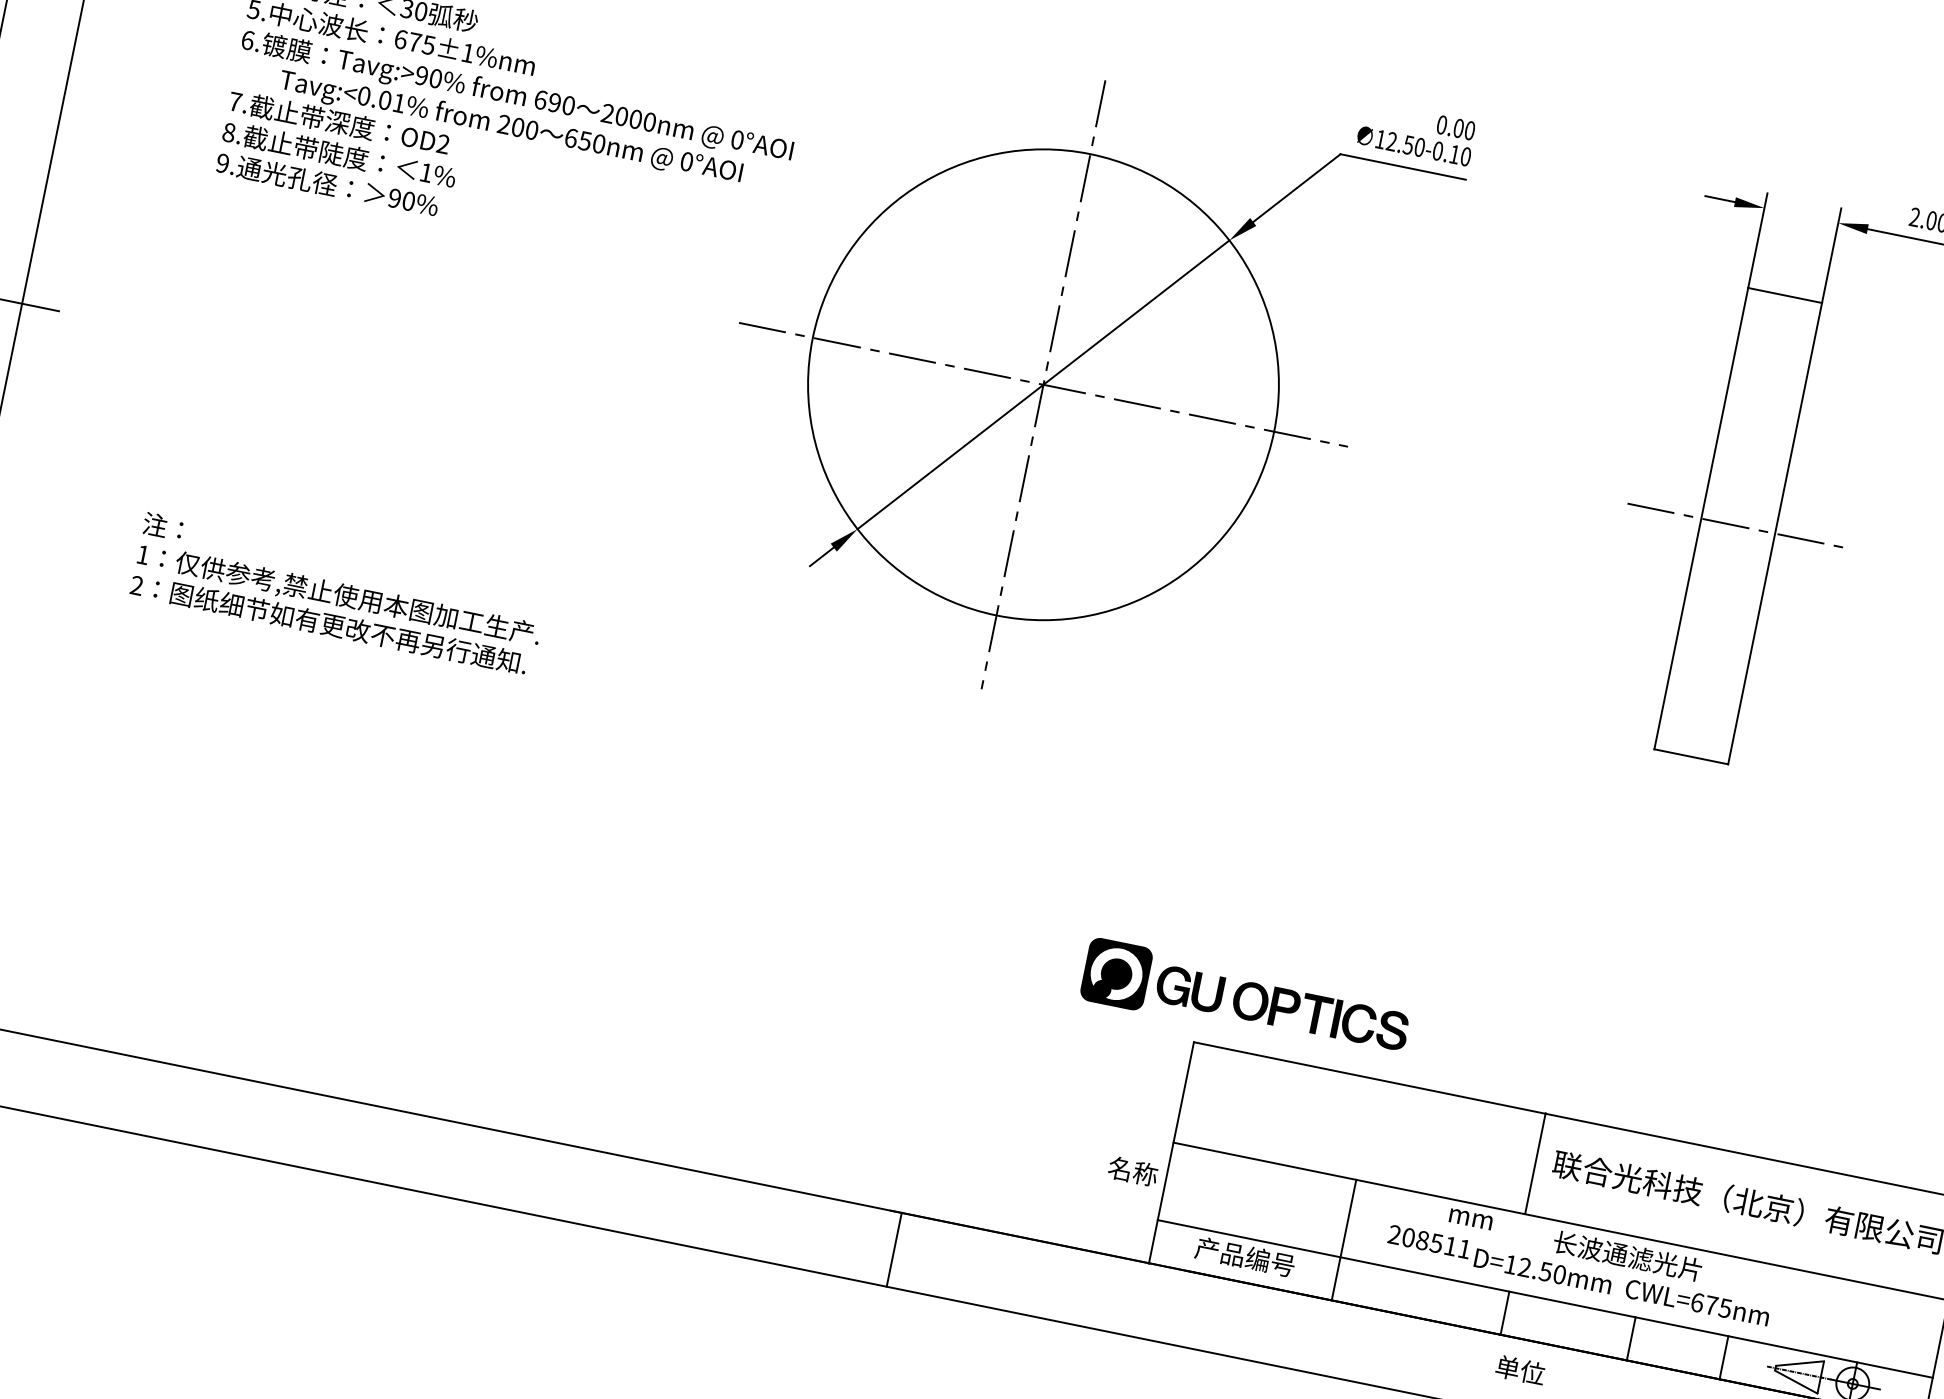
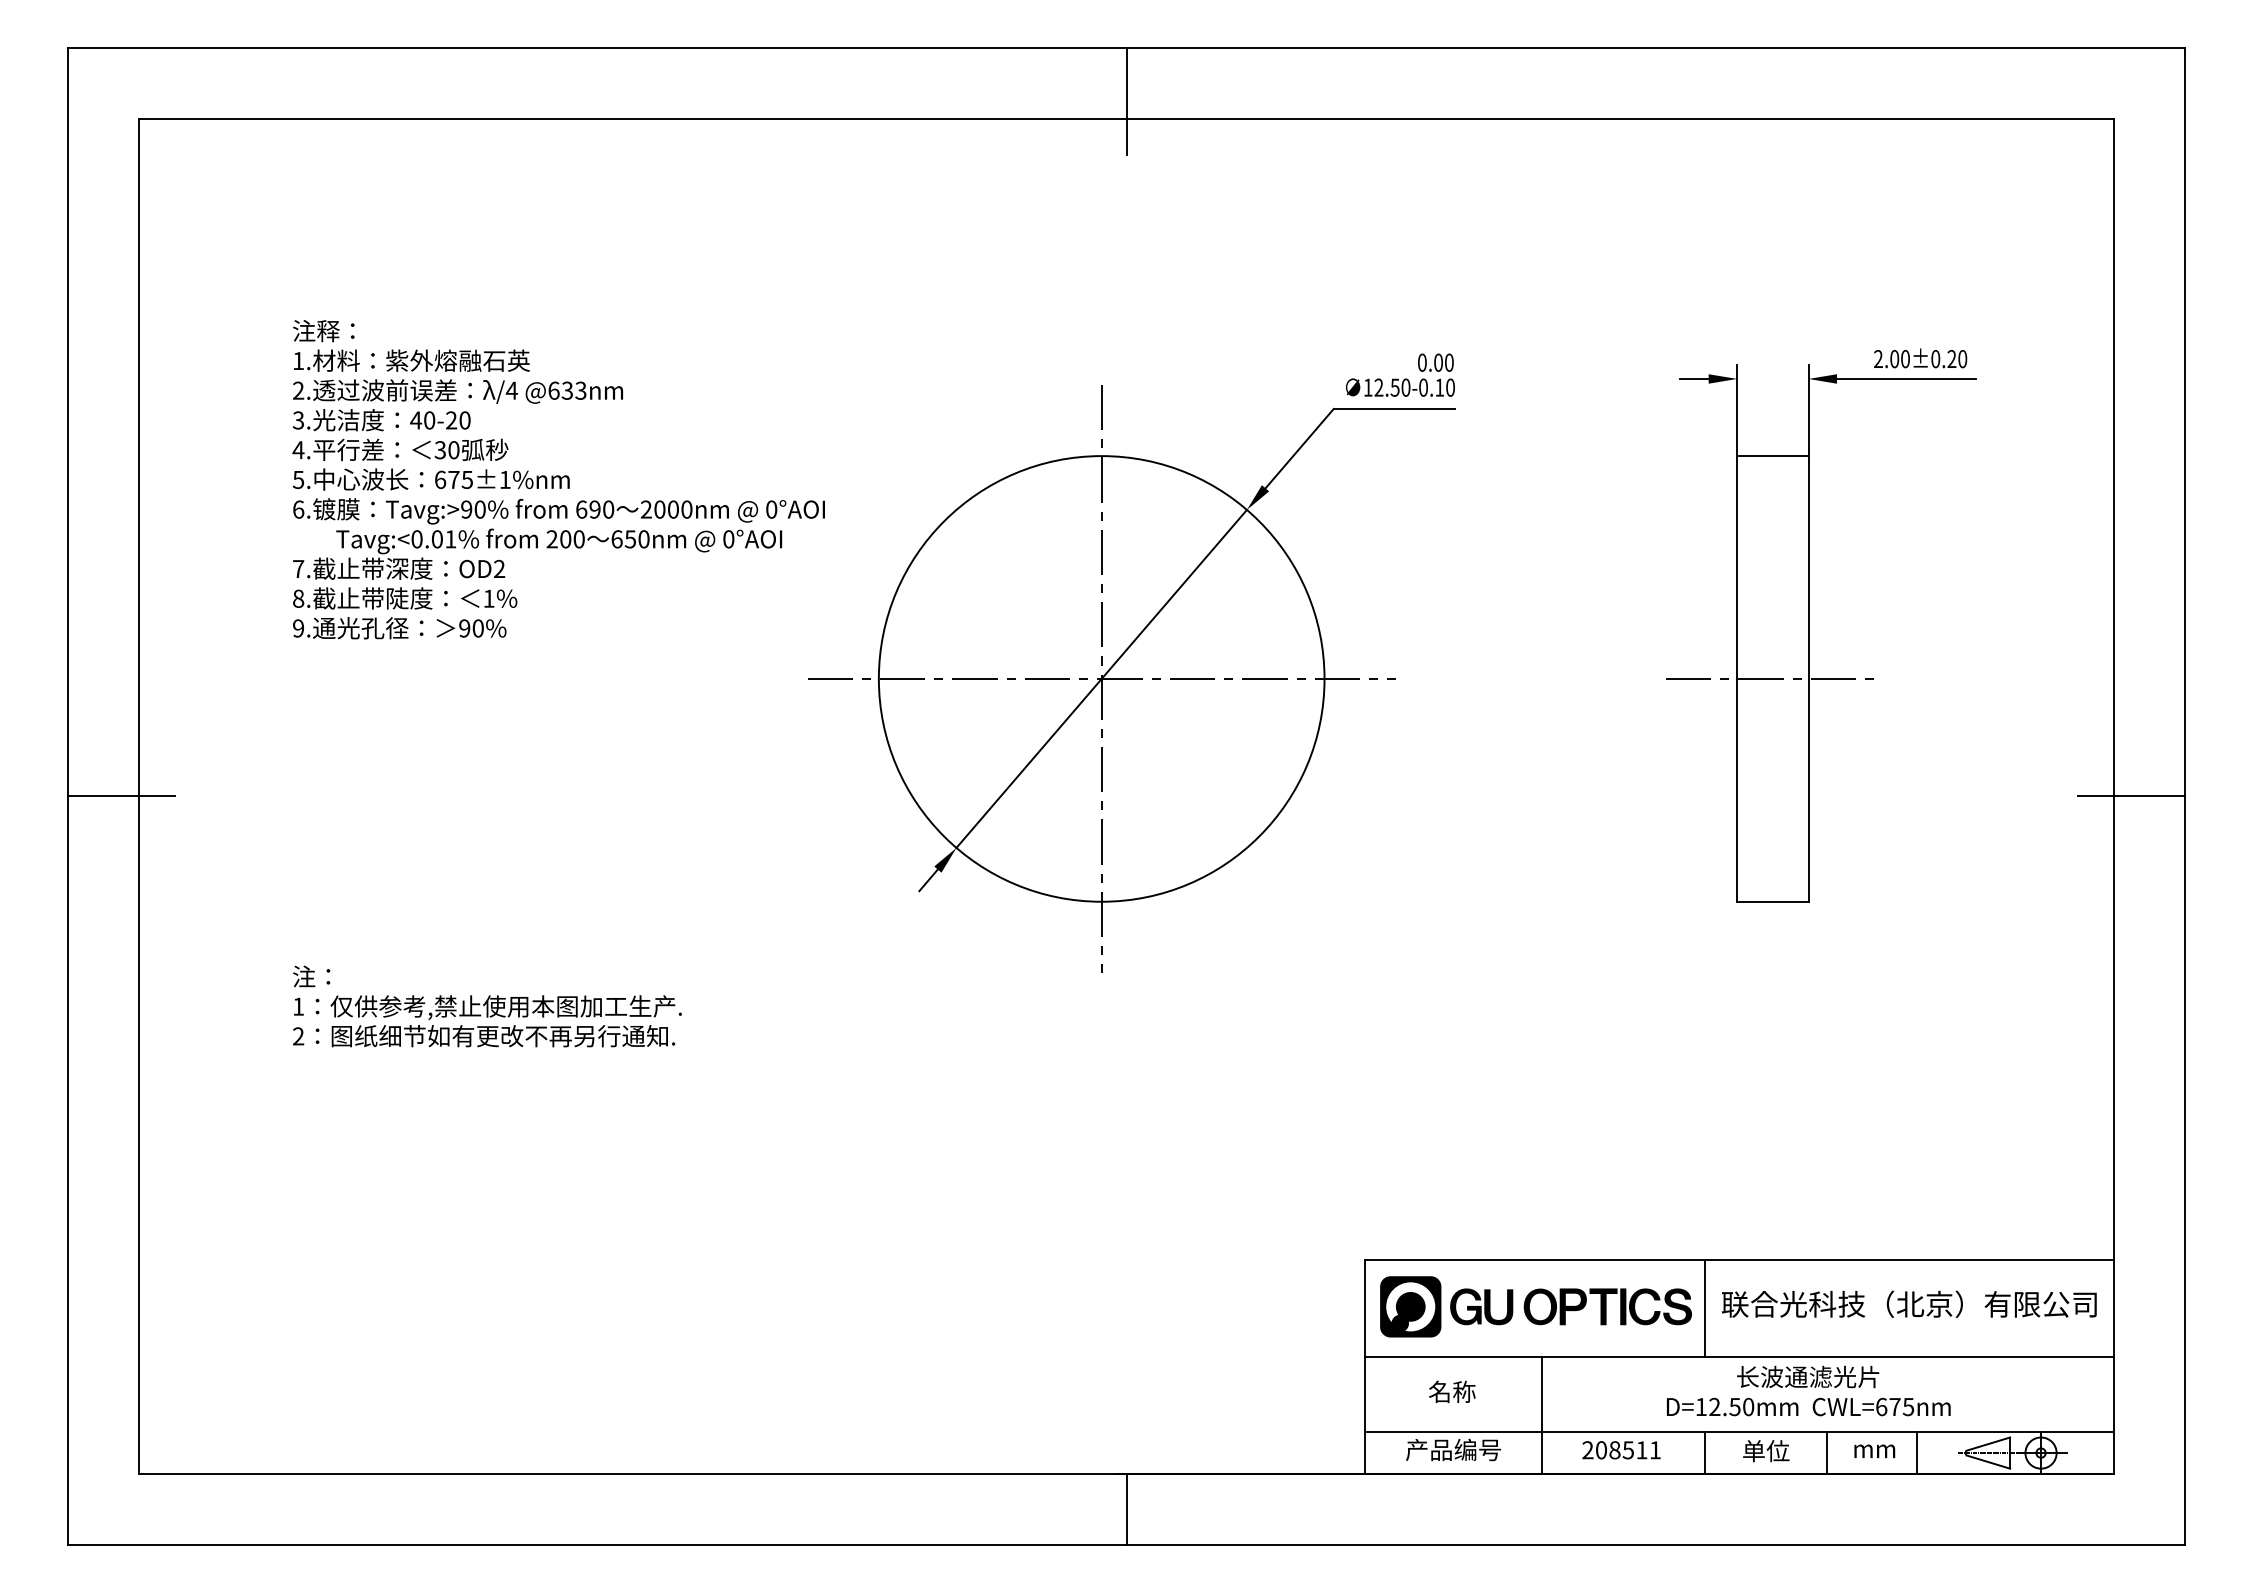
part: (1245, 1000) -> (1535, 1306), moved
text: (1133, 1171) -> (1452, 1391), moved
text: (1470, 1218) -> (1874, 1450), moved
text: (1429, 1242) -> (1621, 1450), moved
text: (1520, 1370) -> (1766, 1451), moved

